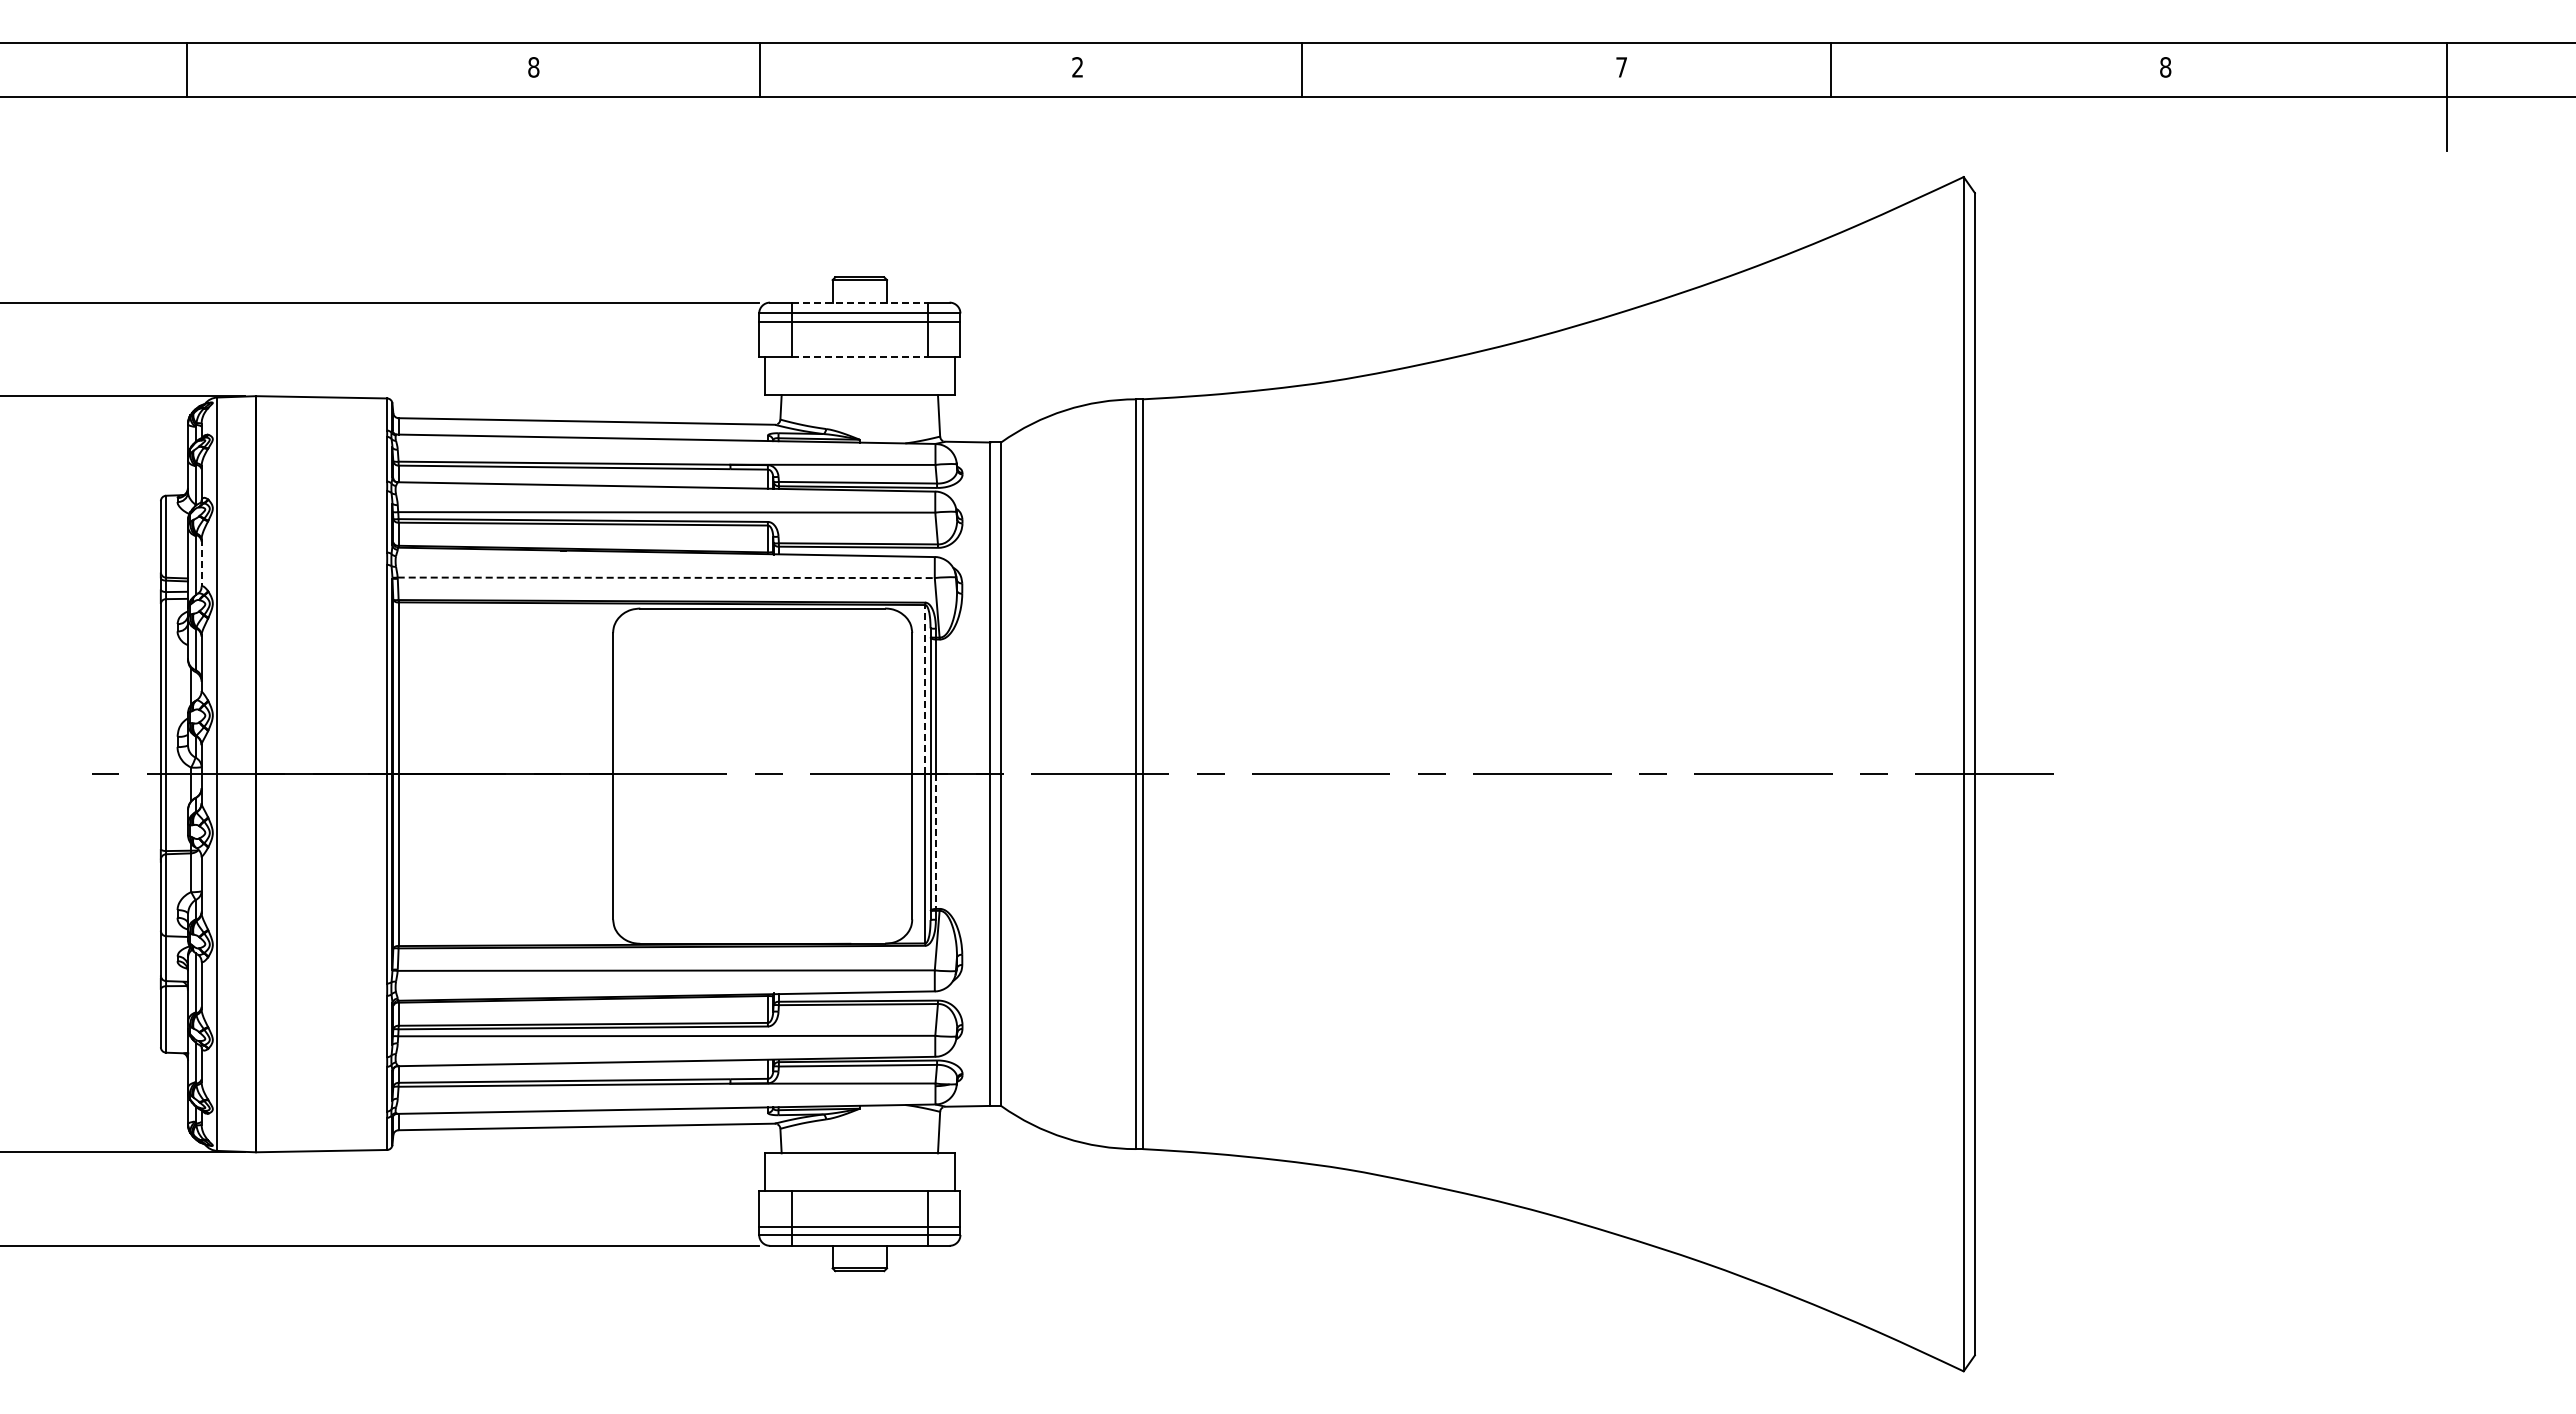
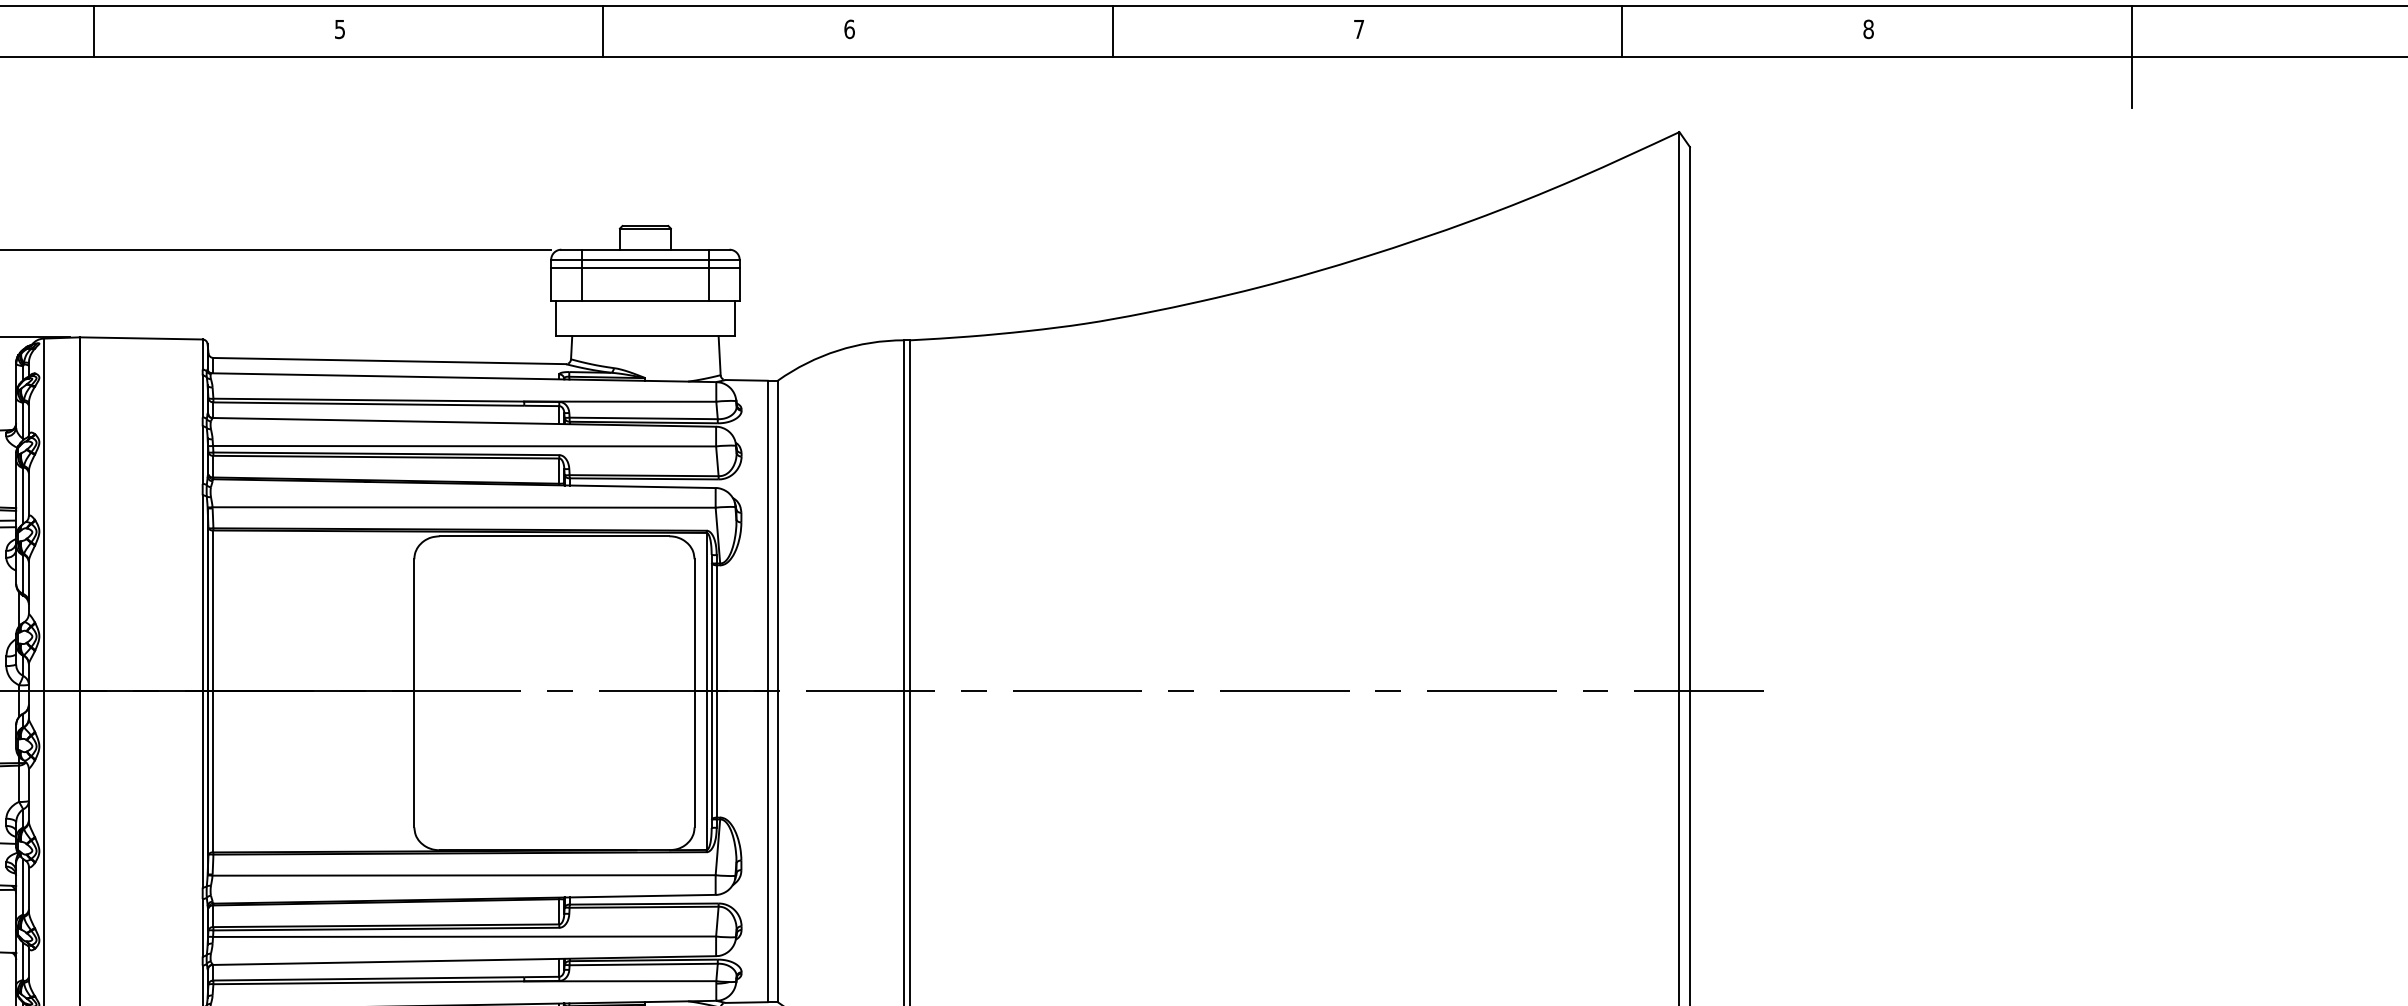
text: (533, 67) -> (339, 29), 8 -> 5
text: (1077, 67) -> (849, 29), 2 -> 6
line: (186, 69) -> (93, 31), moved
line: (759, 69) -> (602, 31), moved
line: (1301, 69) -> (1112, 31), moved
line: (1830, 69) -> (1622, 31), moved
line: (859, 302) -> (645, 249), dashed -> solid
line: (859, 357) -> (645, 301), dashed -> solid
line: (201, 563) -> (28, 494), dashed -> solid
line: (666, 577) -> (464, 507), dashed -> solid
line: (925, 689) -> (706, 612), dashed -> solid
line: (935, 842) -> (716, 755), dashed -> solid

